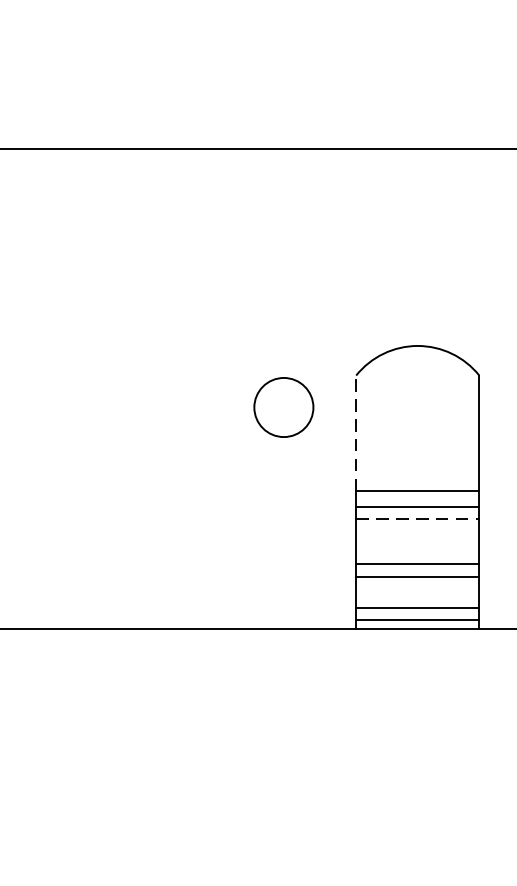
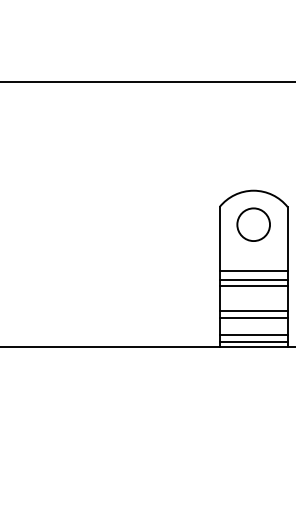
circle: (283, 407) -> (253, 224), moved
line: (355, 434) -> (219, 239), dashed -> solid
line: (419, 519) -> (254, 286), dashed -> solid

